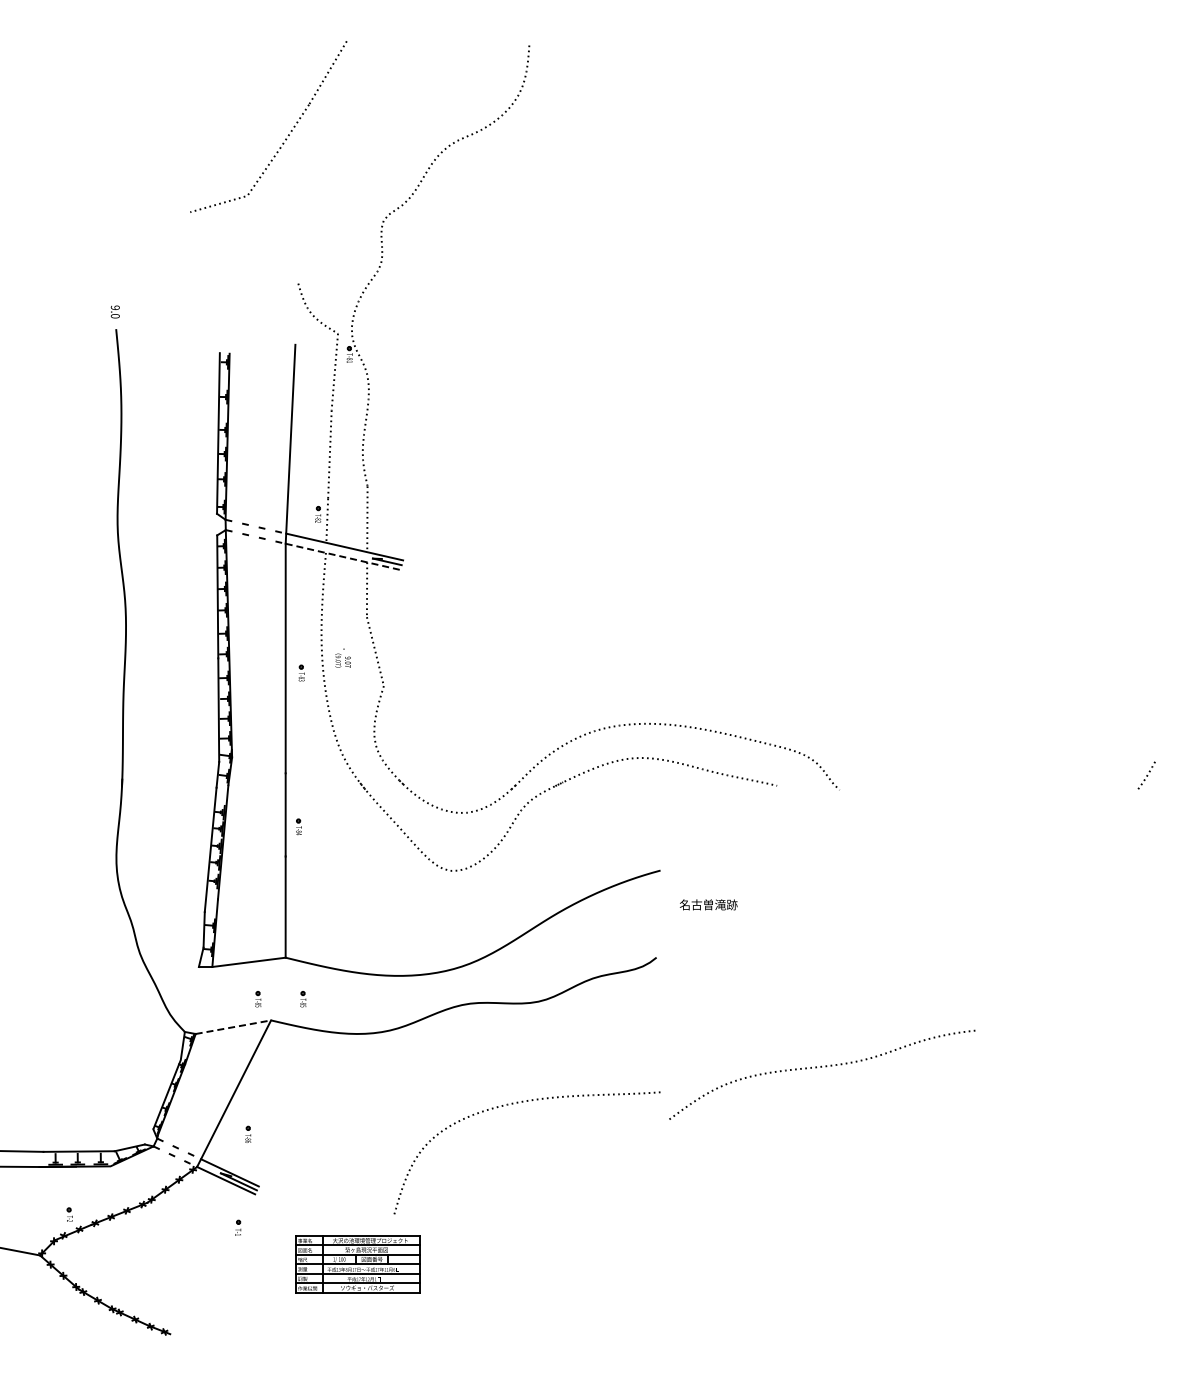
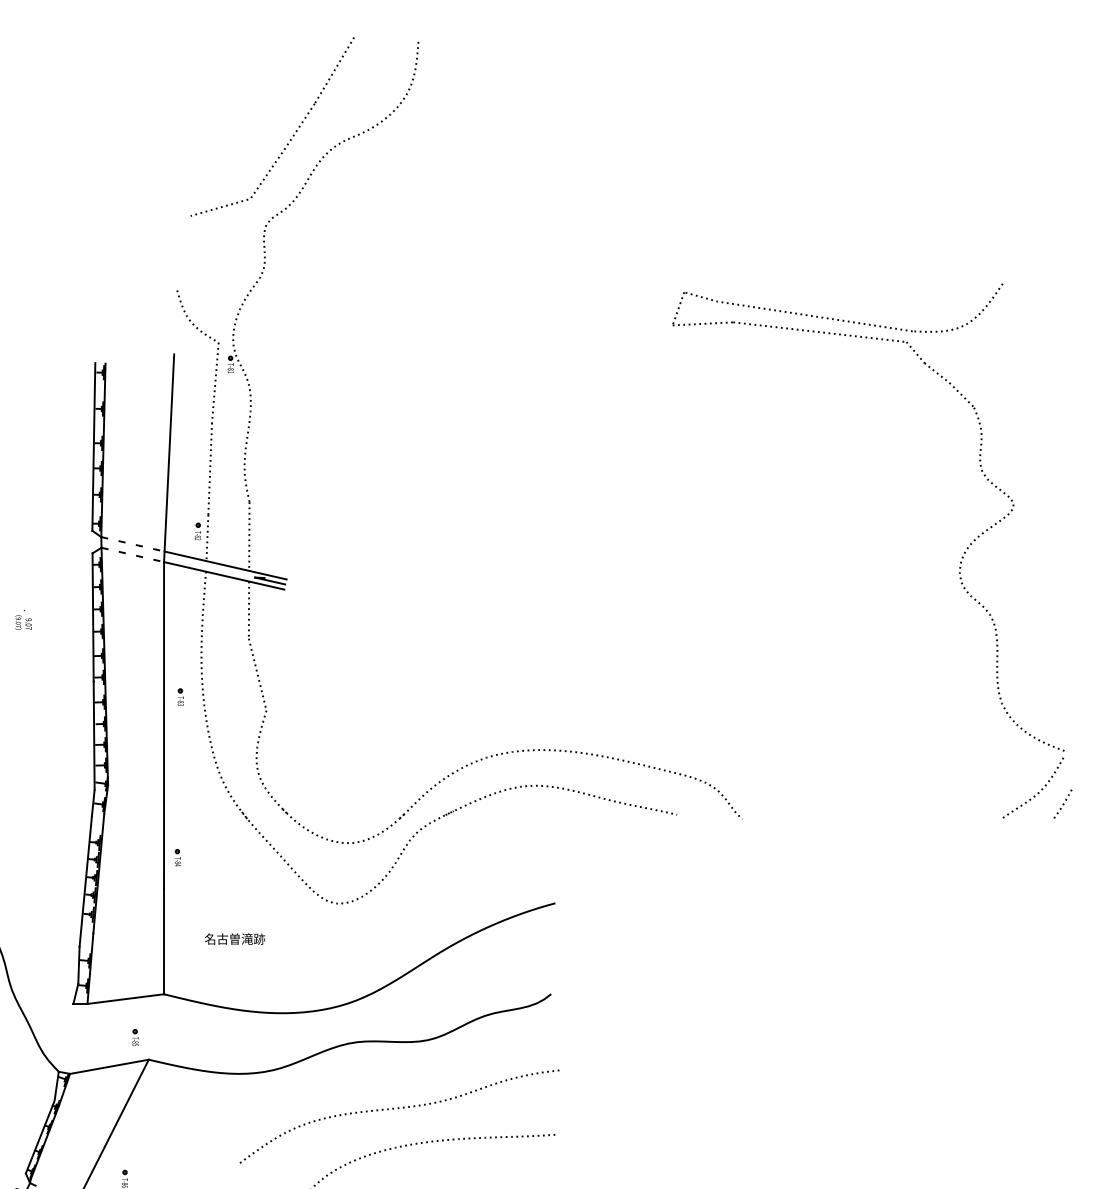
part: (285, 138) -> (290, 139), moved
part: (1047, 548) -> (959, 567), added
line: (343, 557) -> (224, 576), dashed -> solid
text: (342, 657) -> (22, 619), moved
text: (708, 904) -> (234, 938), moved
part: (303, 999) -> (182, 1037), removed
line: (233, 1027) -> (109, 1067), dashed -> solid
curve: (822, 1067) -> (399, 1108), moved

